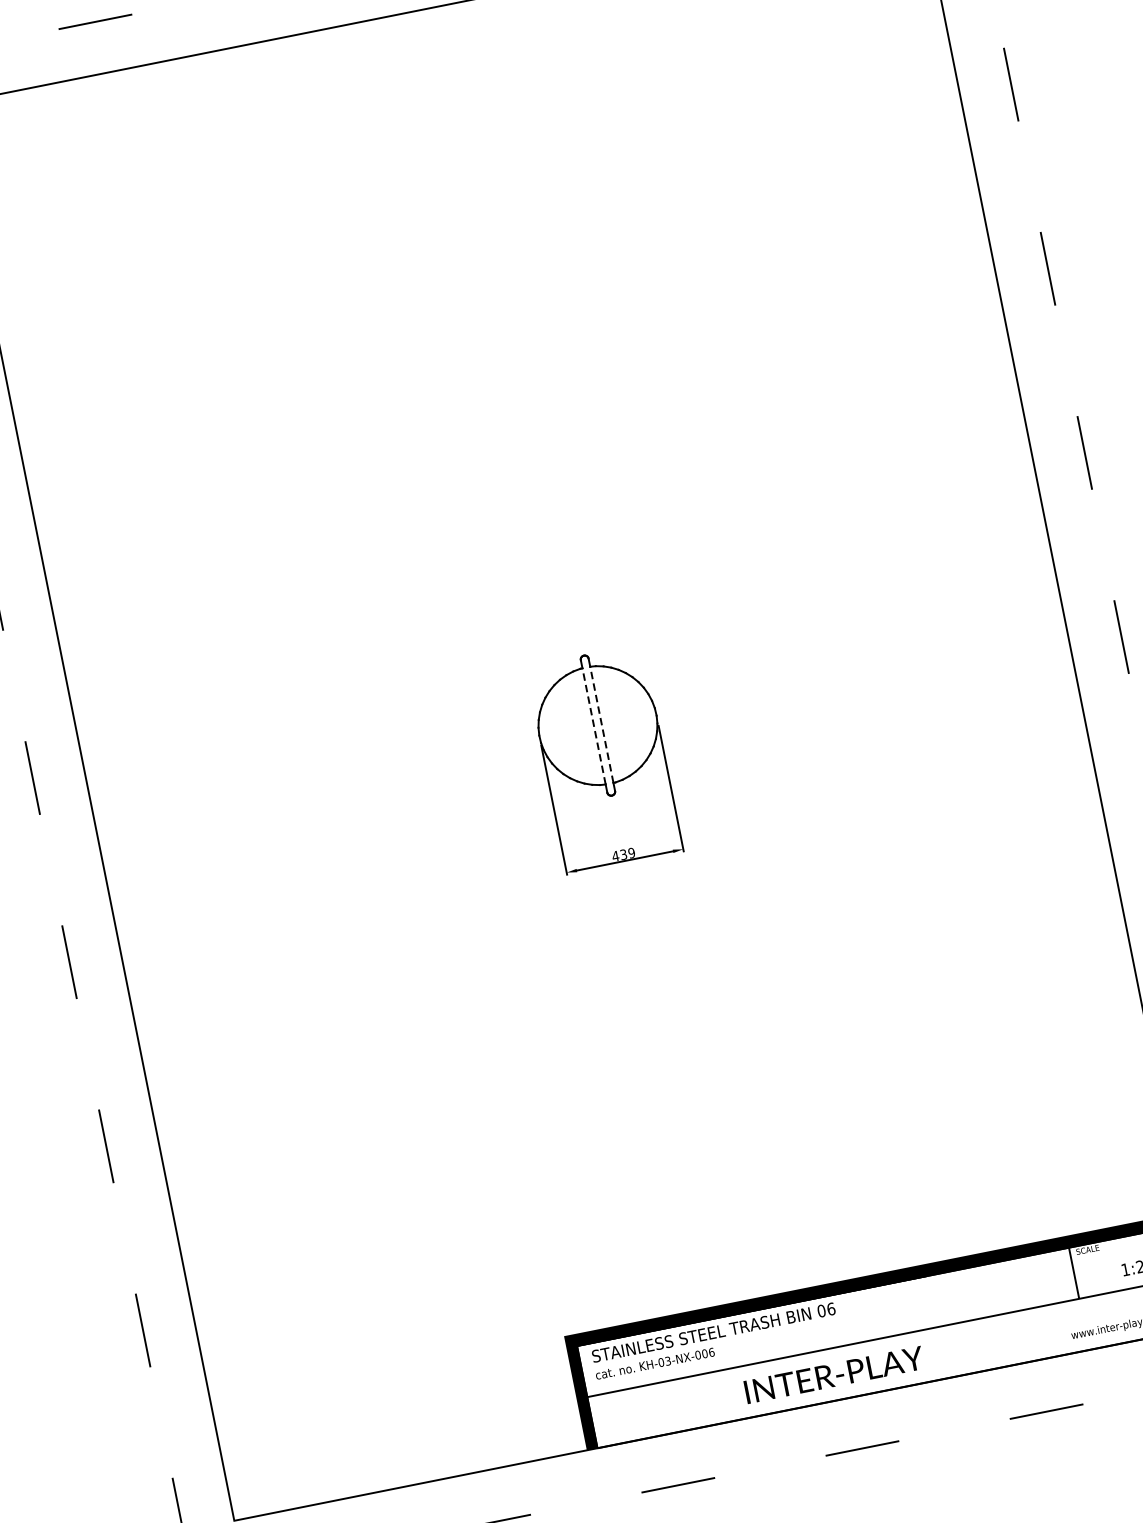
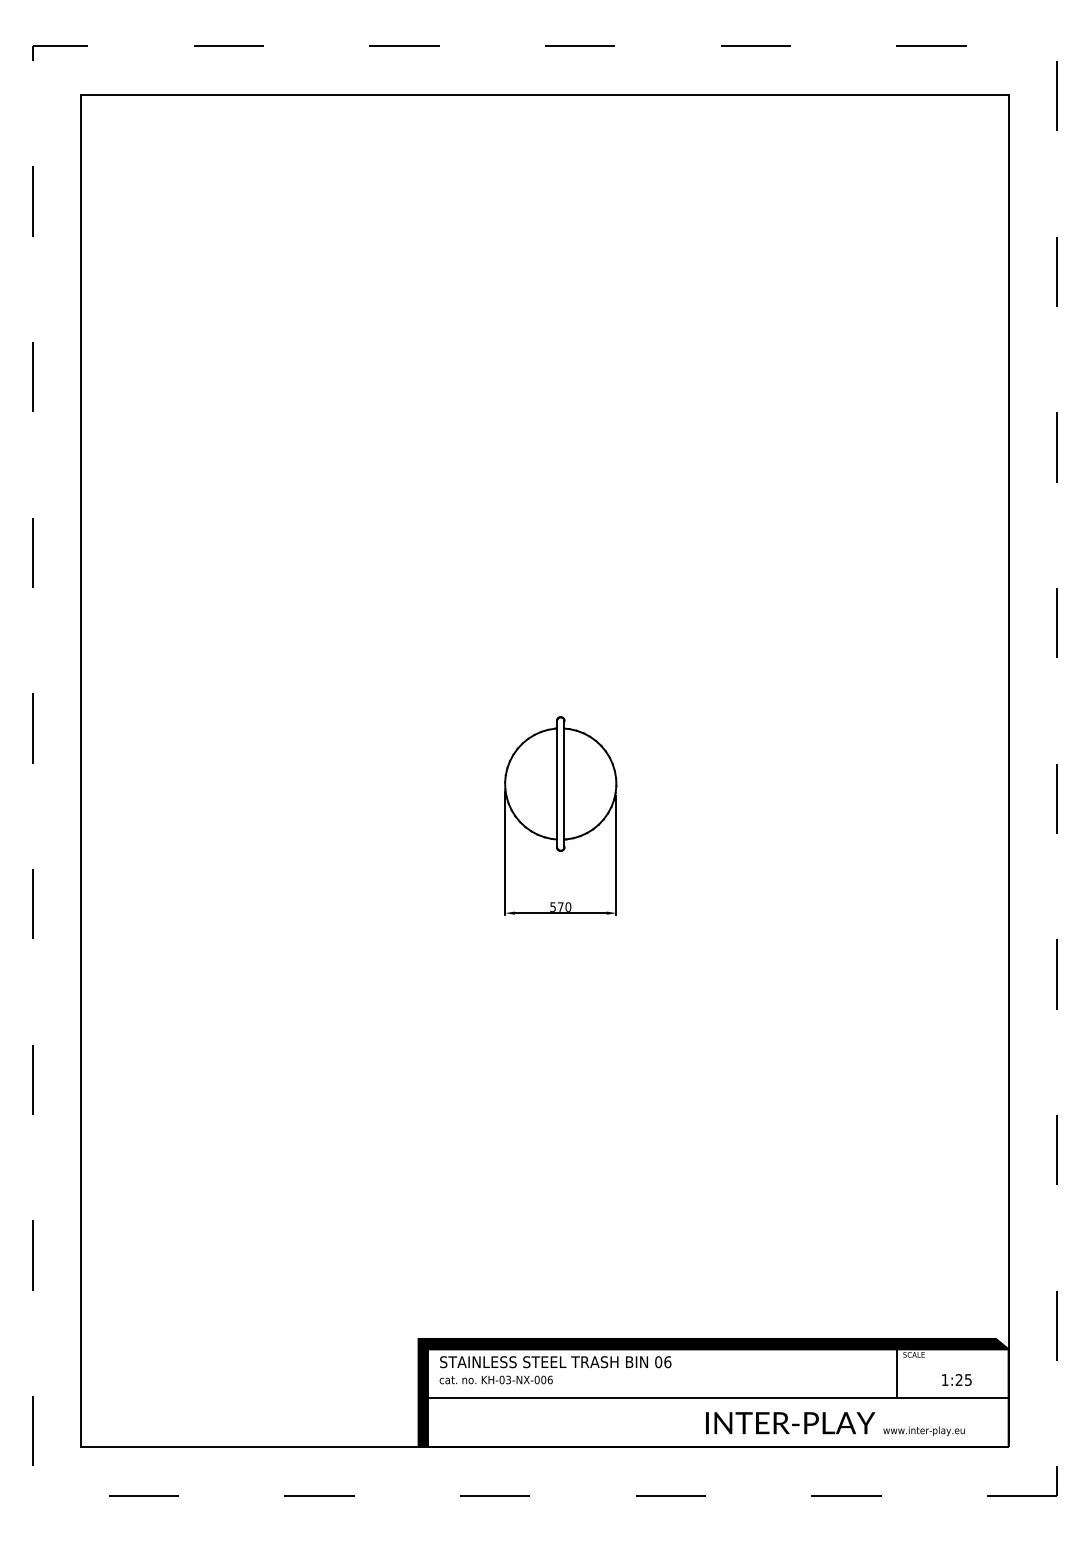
line: (601, 724) -> (564, 783), dashed -> solid
line: (594, 725) -> (557, 783), dashed -> solid
text: (623, 854) -> (560, 906), 439 -> 570
text: (834, 1375) -> (790, 1423), moved

